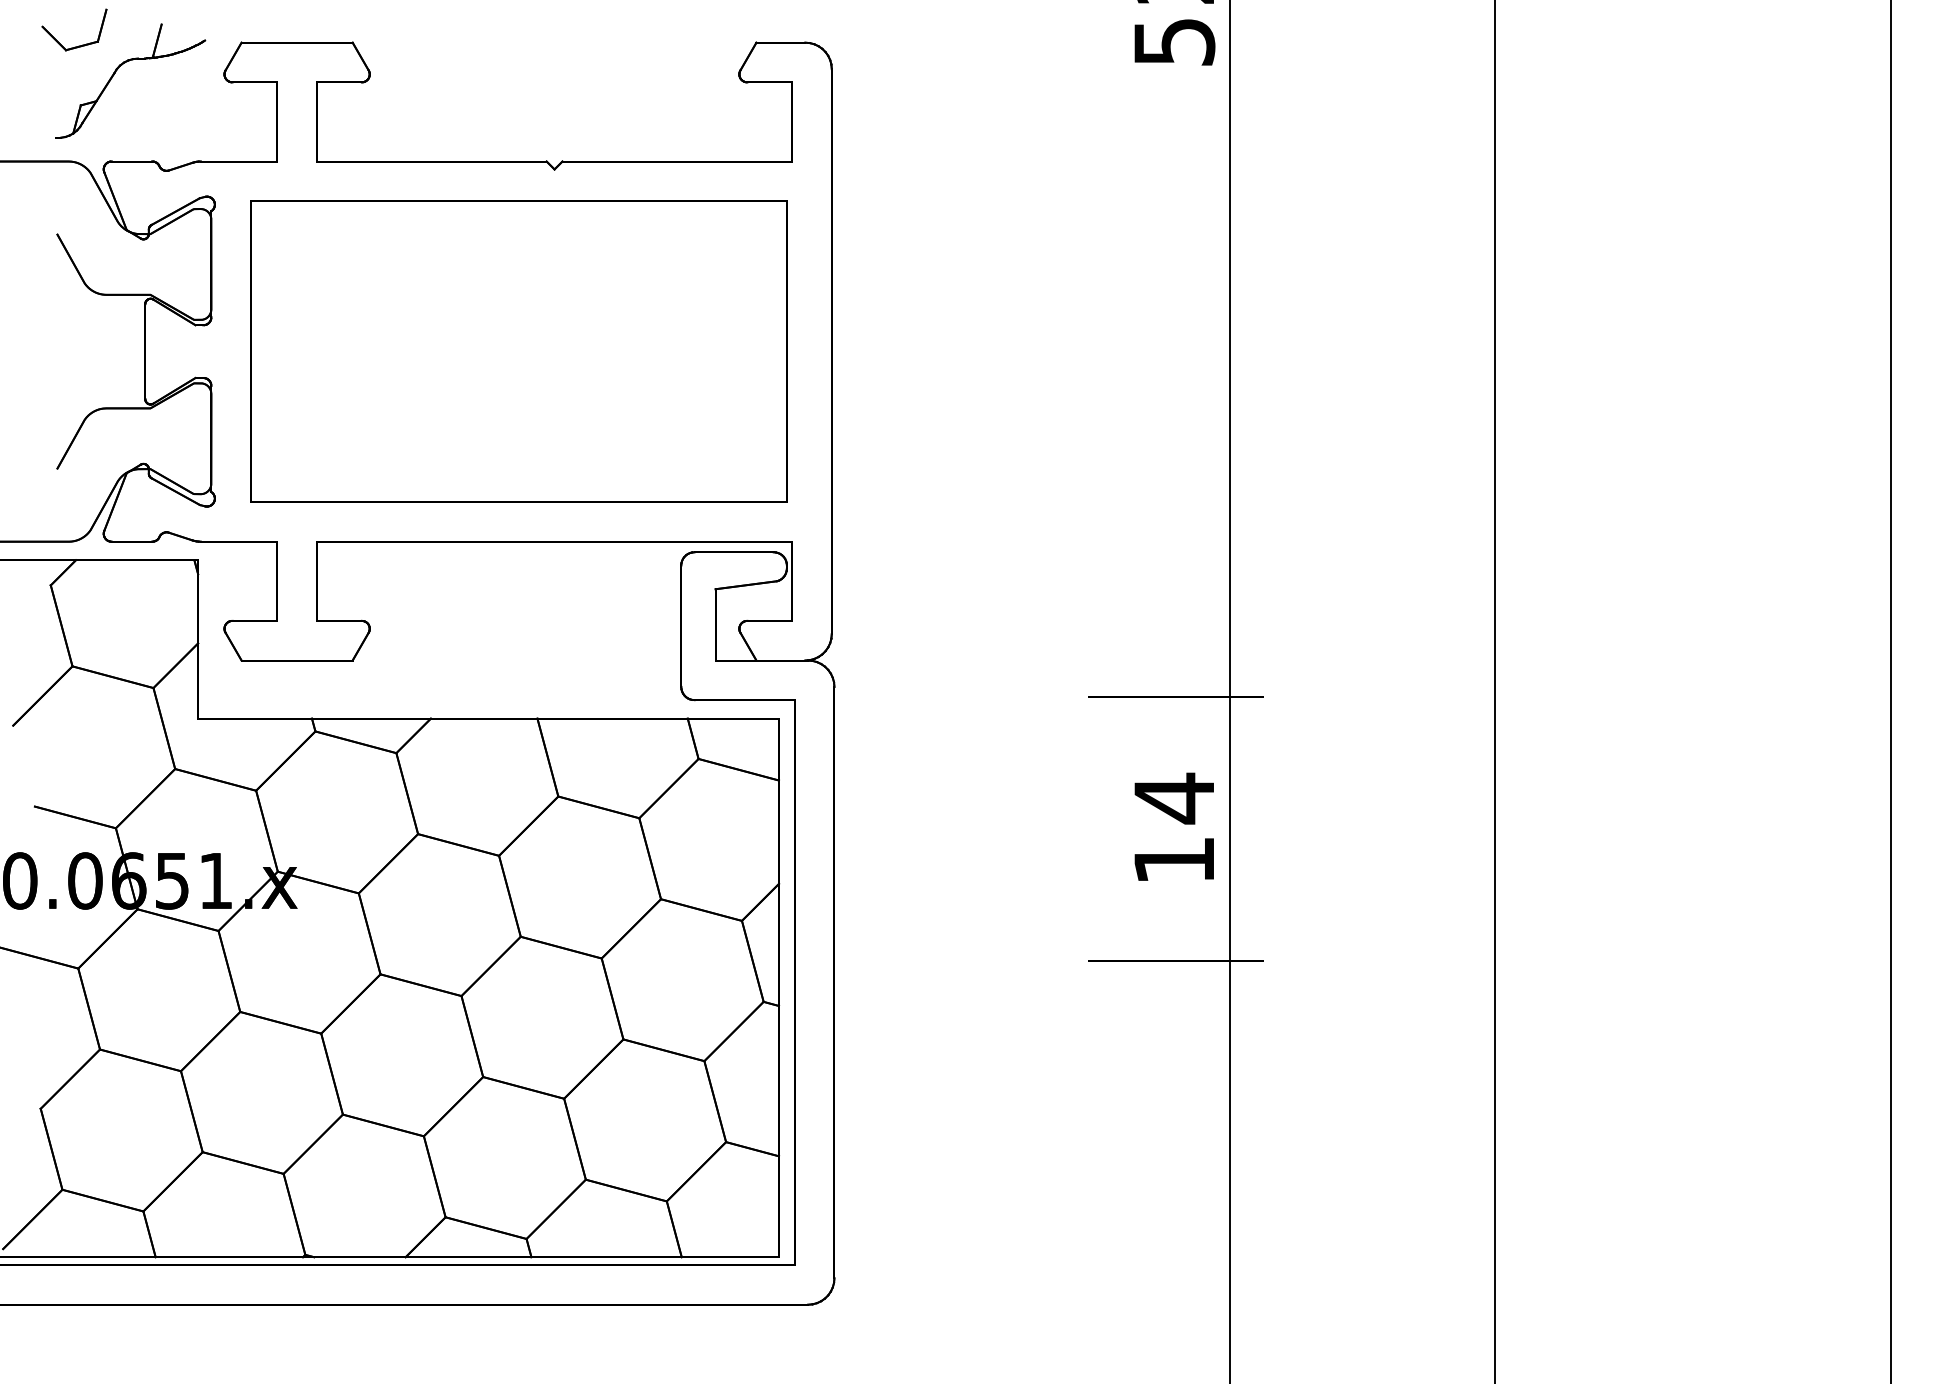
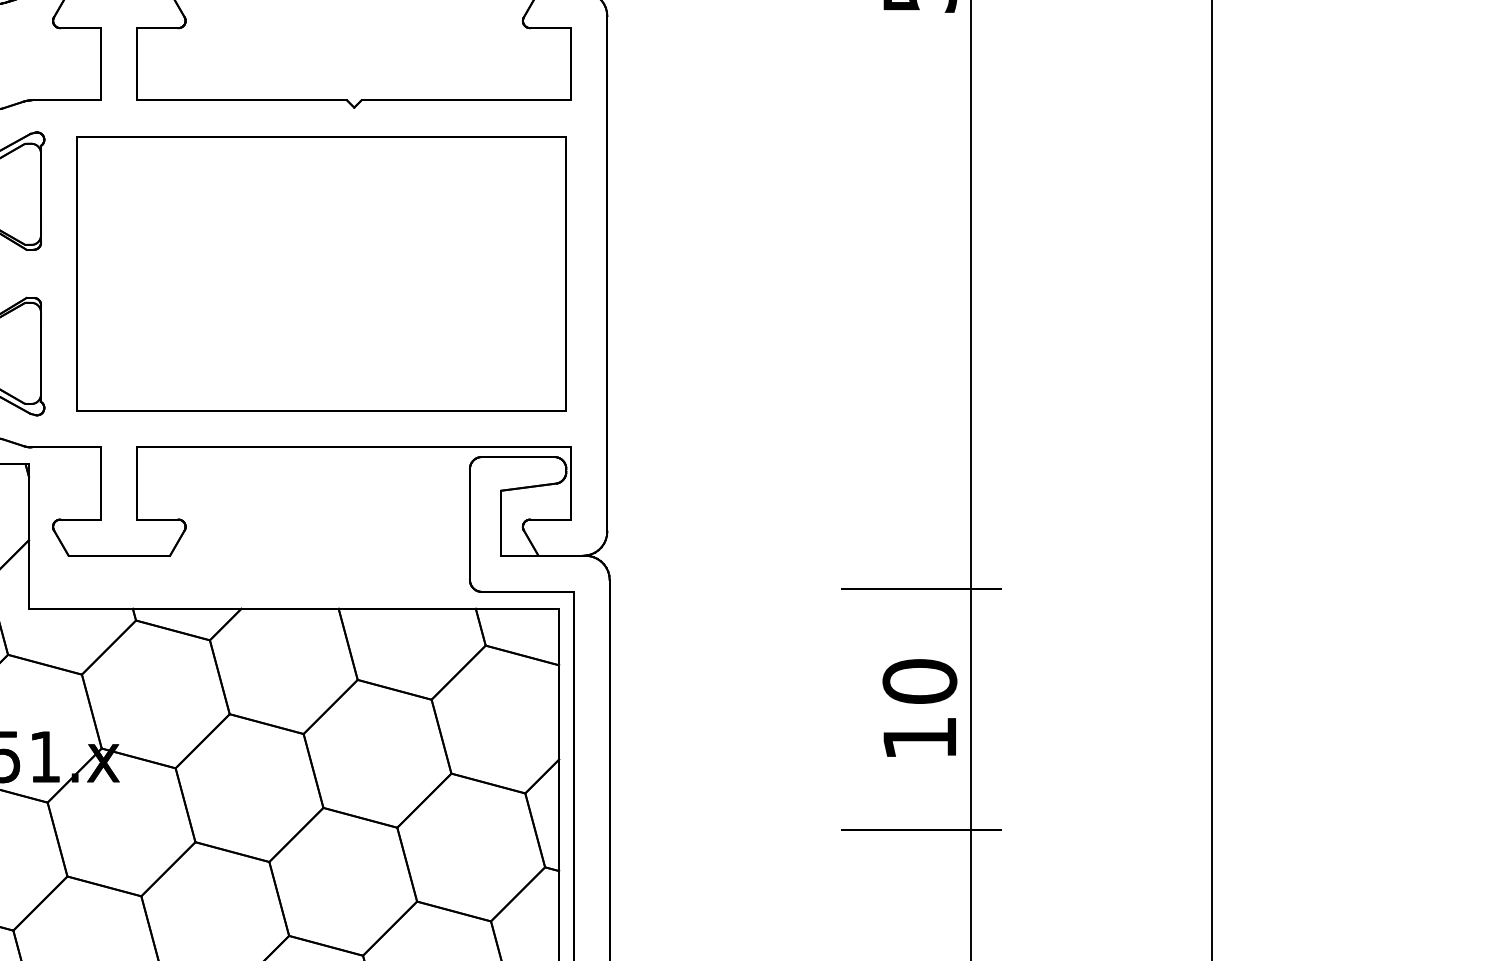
text: (1174, 798) -> (920, 681), 14 -> 10

